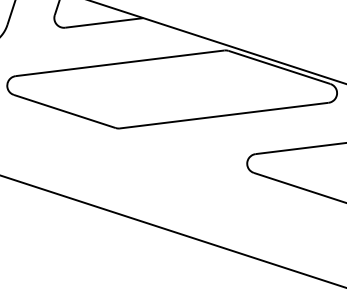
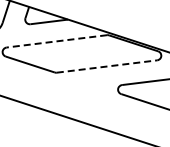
line: (119, 63) -> (56, 41), solid -> dashed
line: (225, 115) -> (107, 66), solid -> dashed

